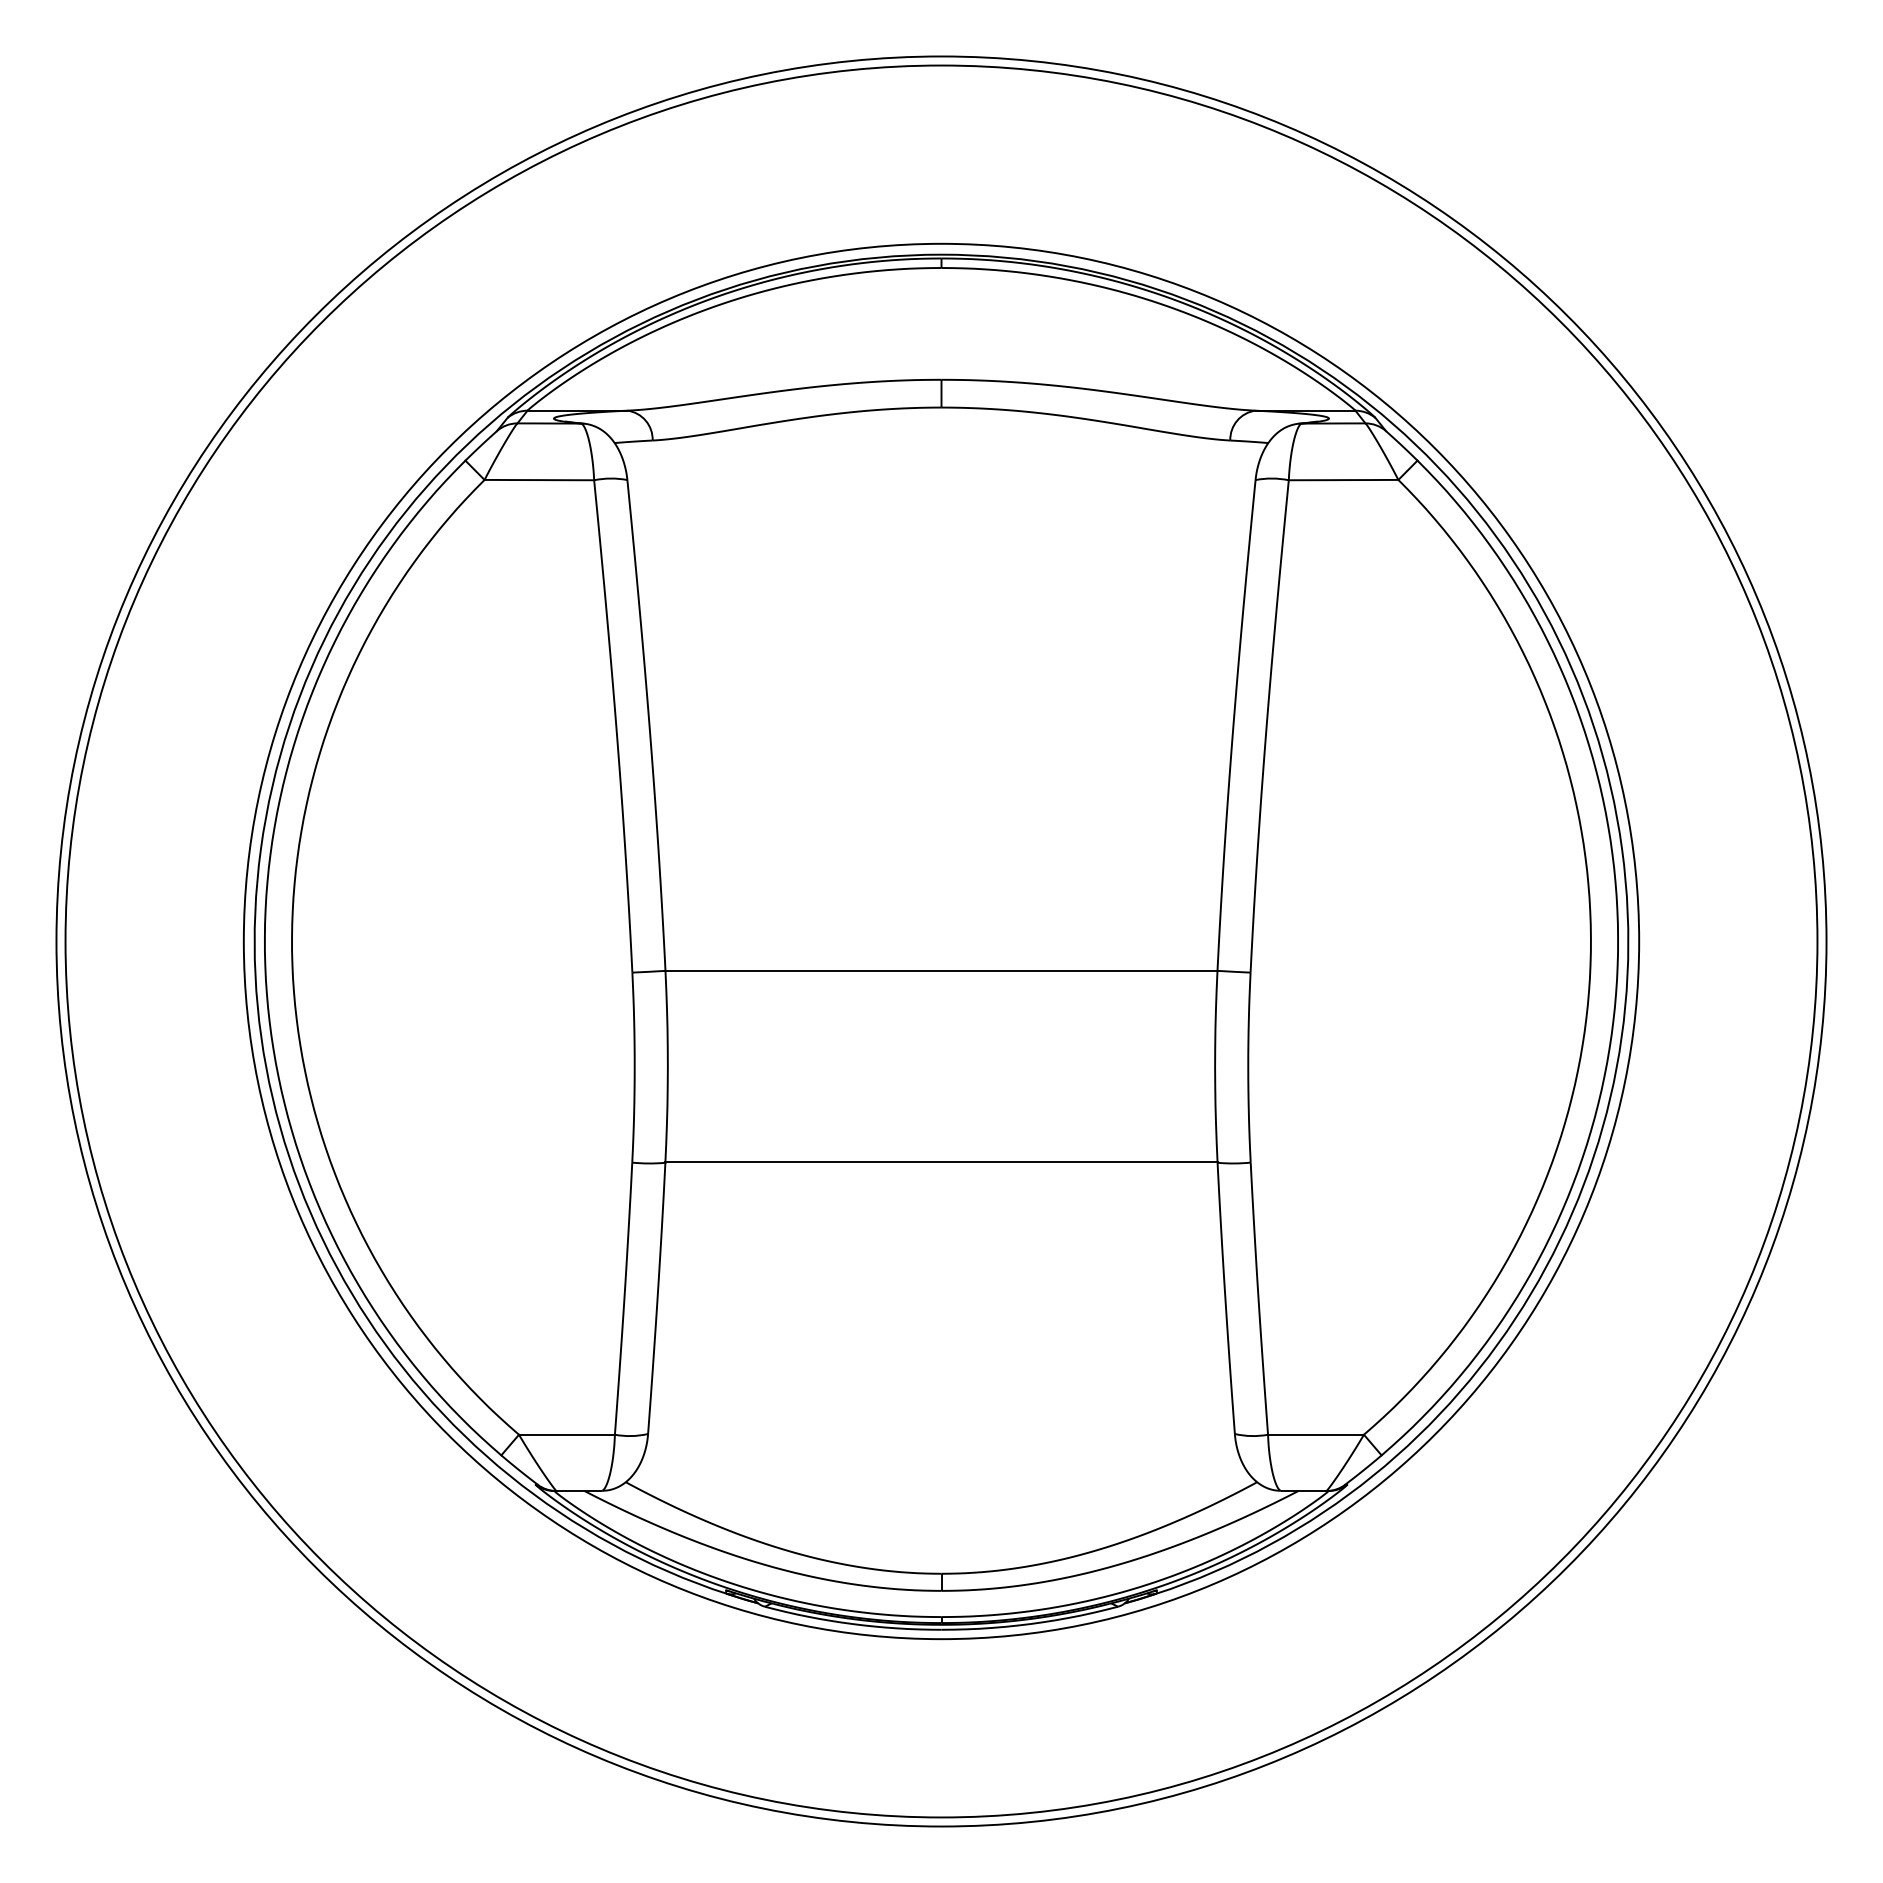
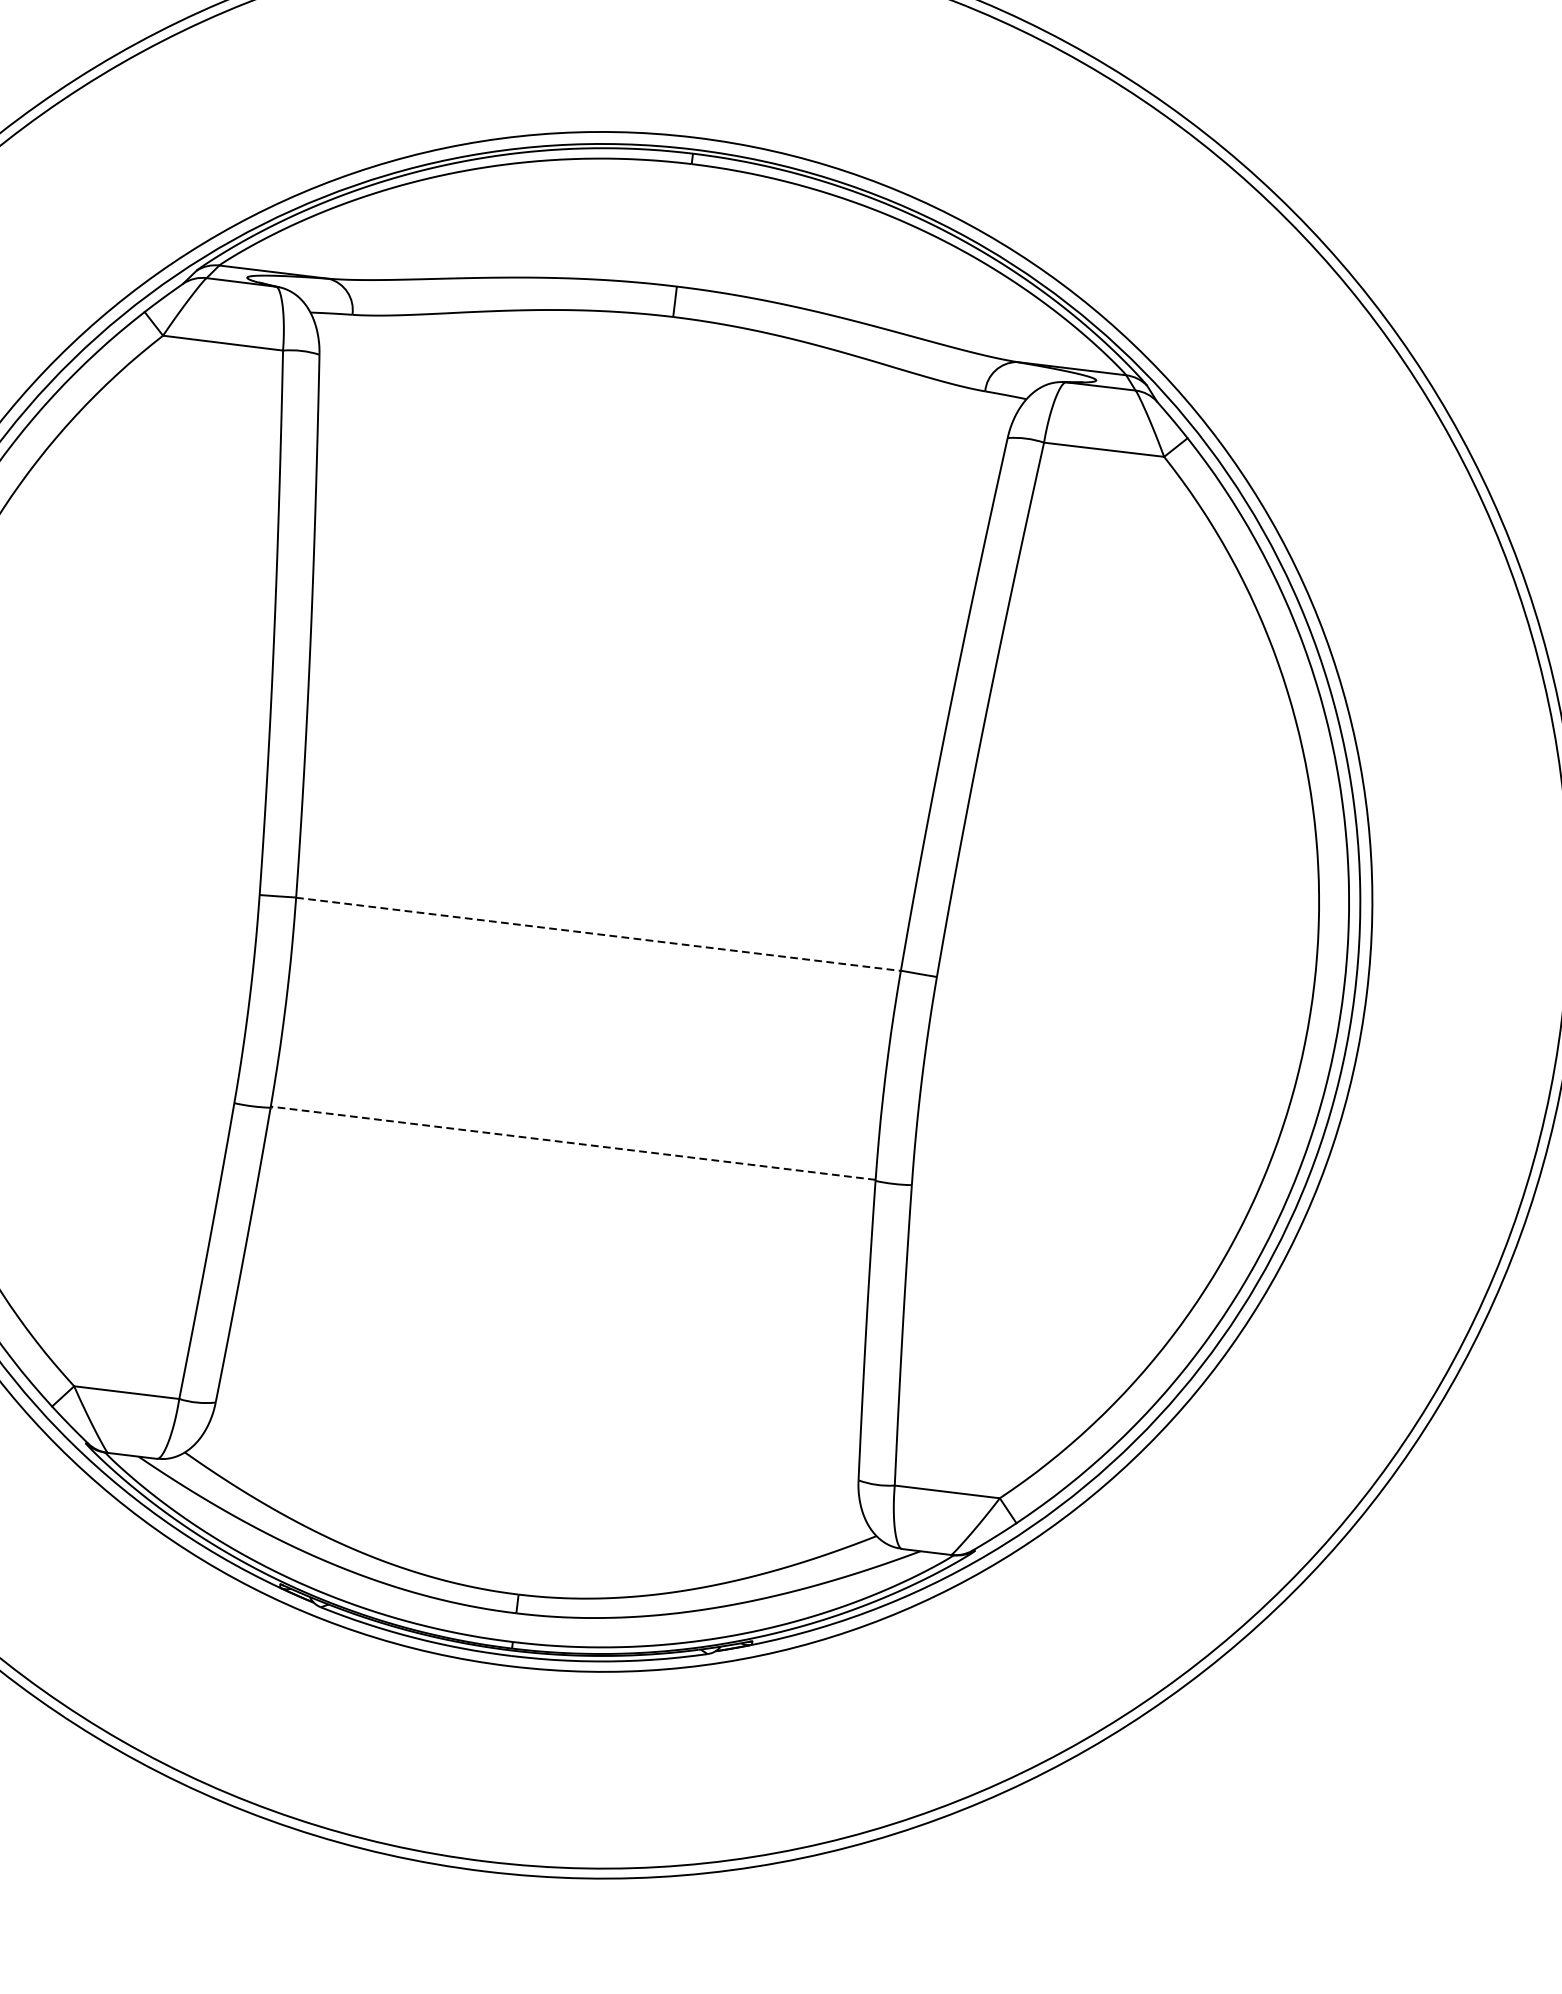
line: (942, 971) -> (599, 934), solid -> dashed
line: (940, 1161) -> (572, 1142), solid -> dashed

